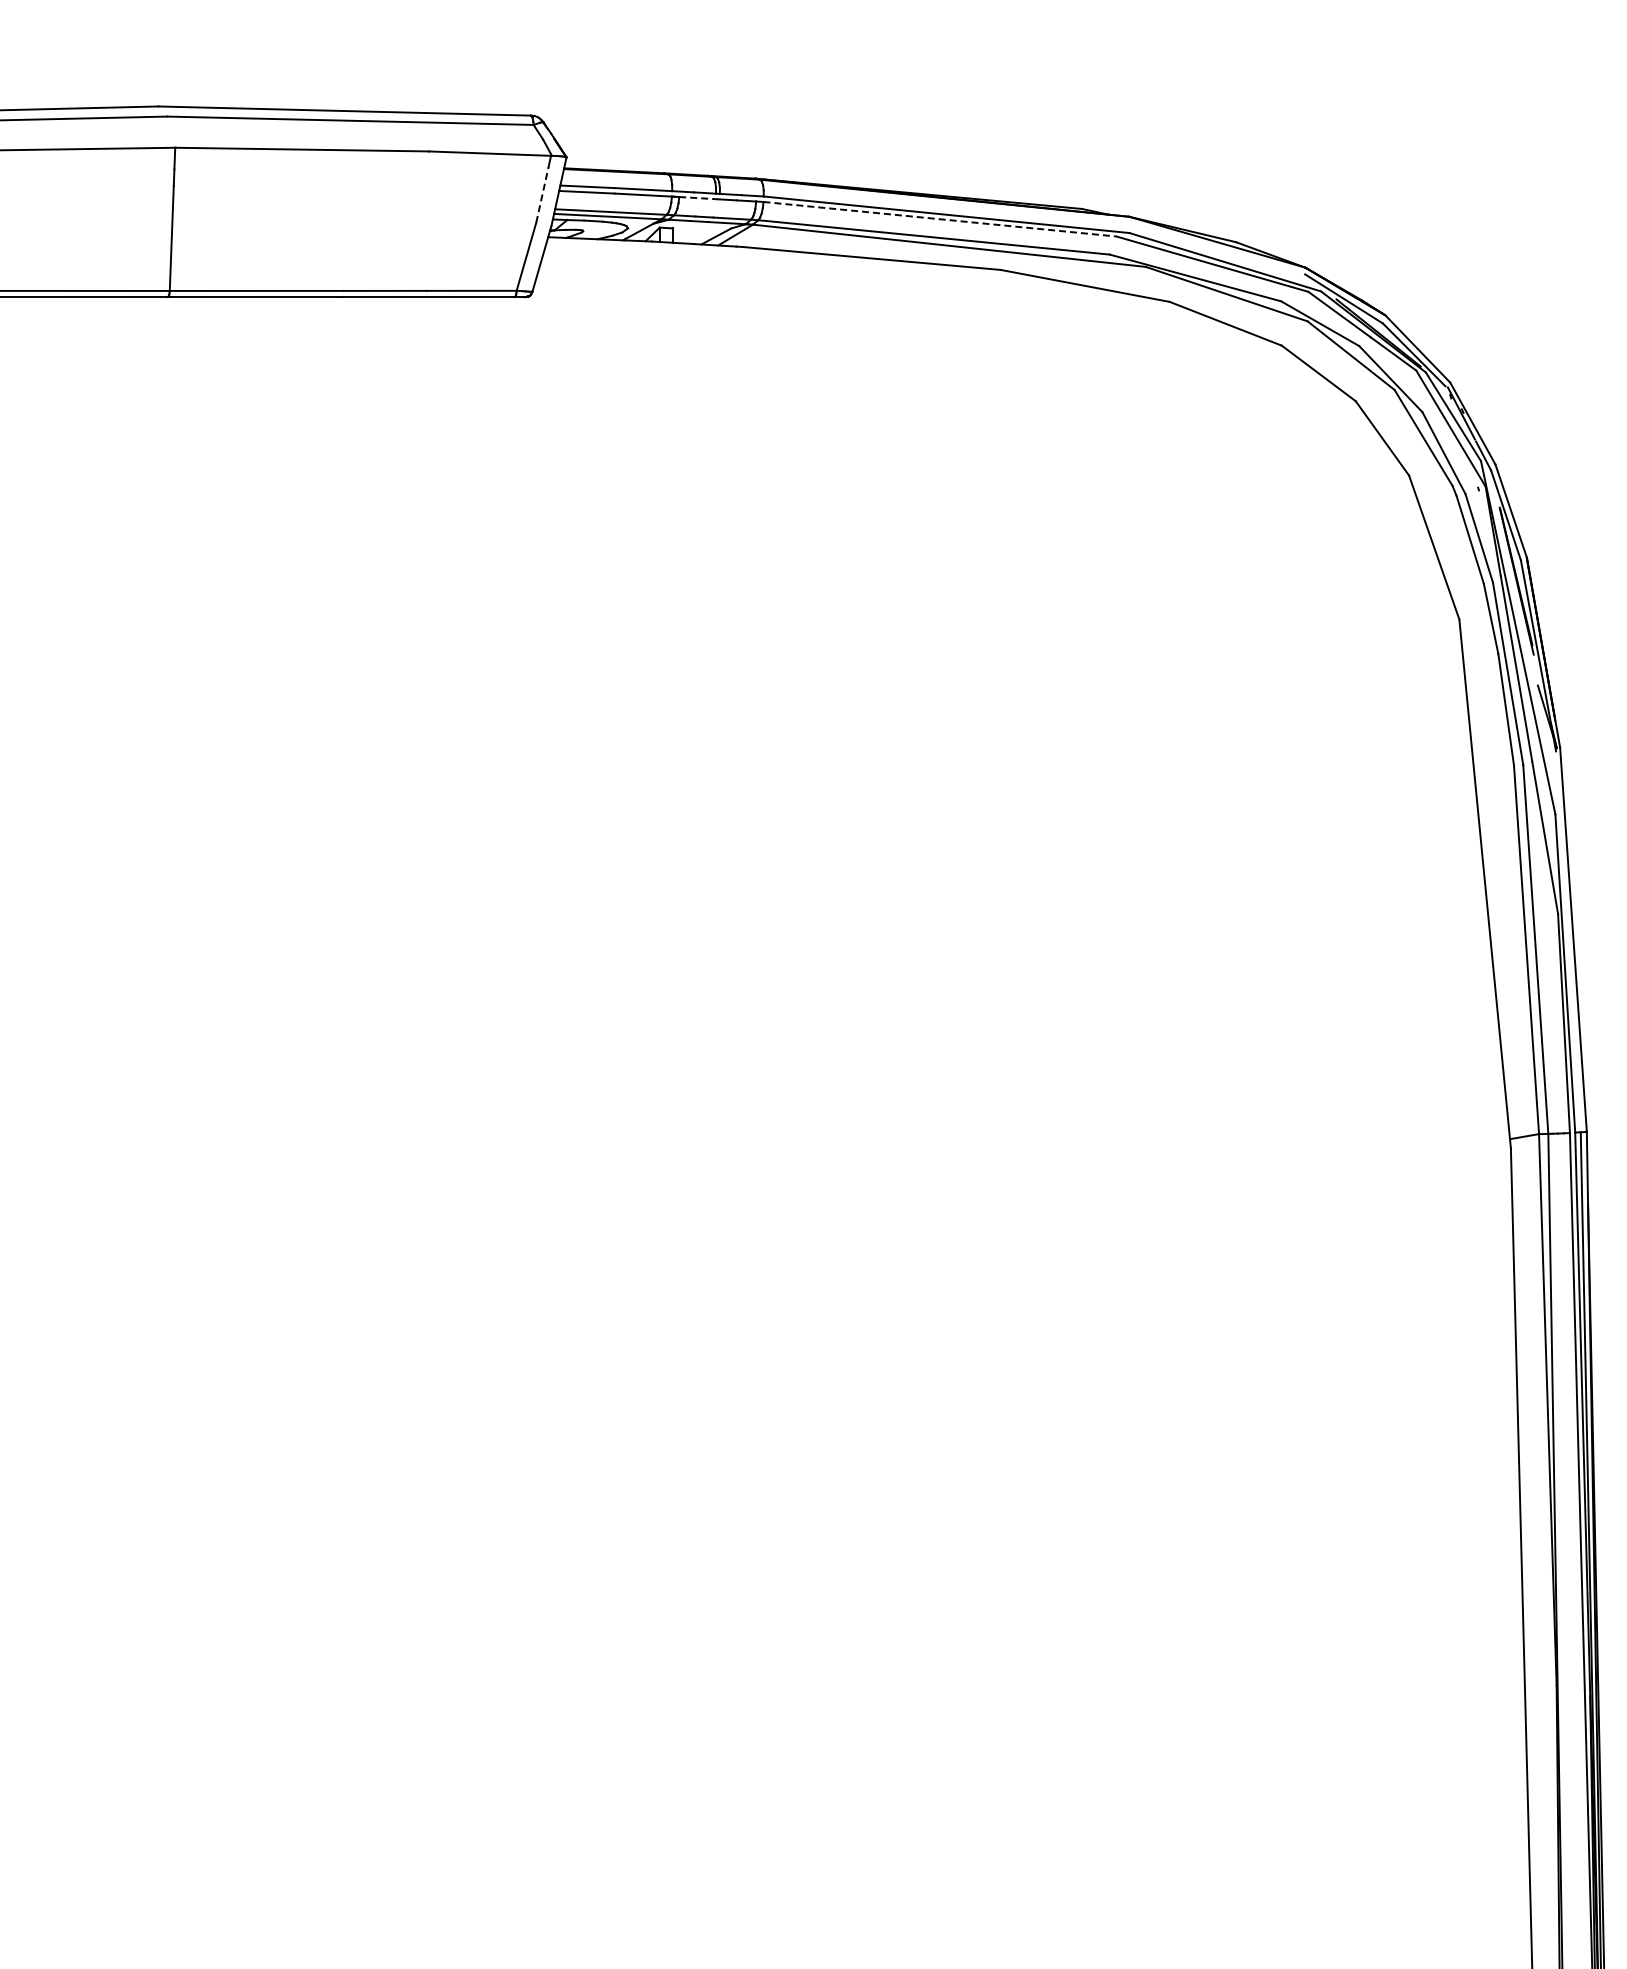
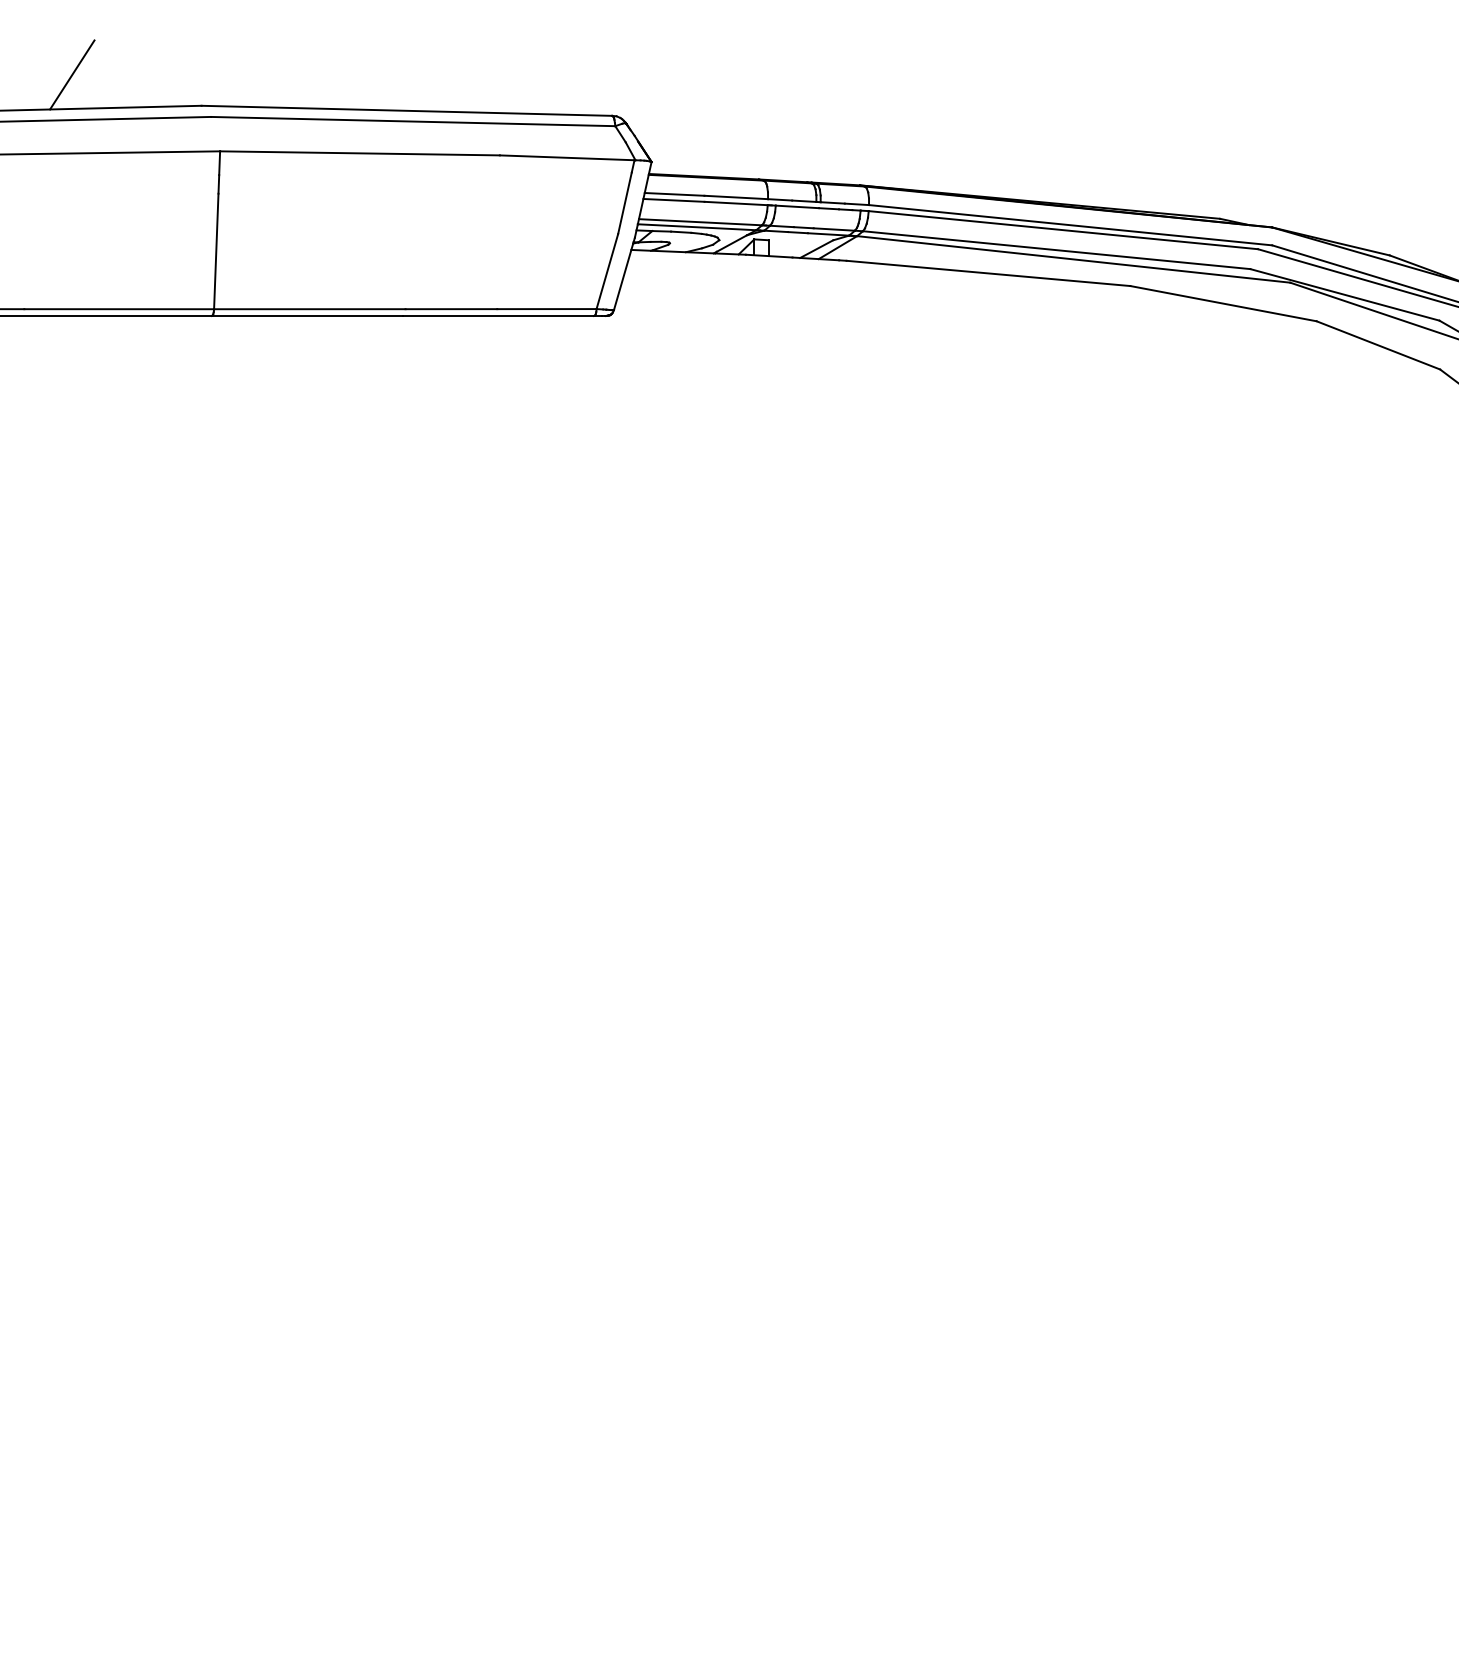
line: (41, 78) -> (72, 74), added
line: (542, 194) -> (625, 202), dashed -> solid
line: (698, 198) -> (797, 207), dashed -> solid
line: (940, 219) -> (1063, 230), dashed -> solid

